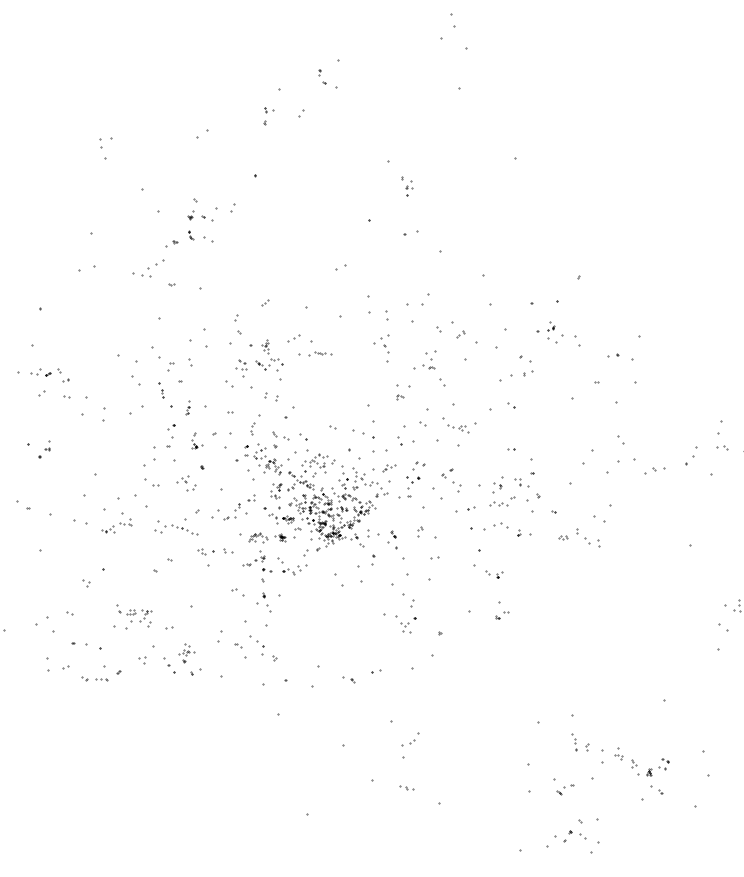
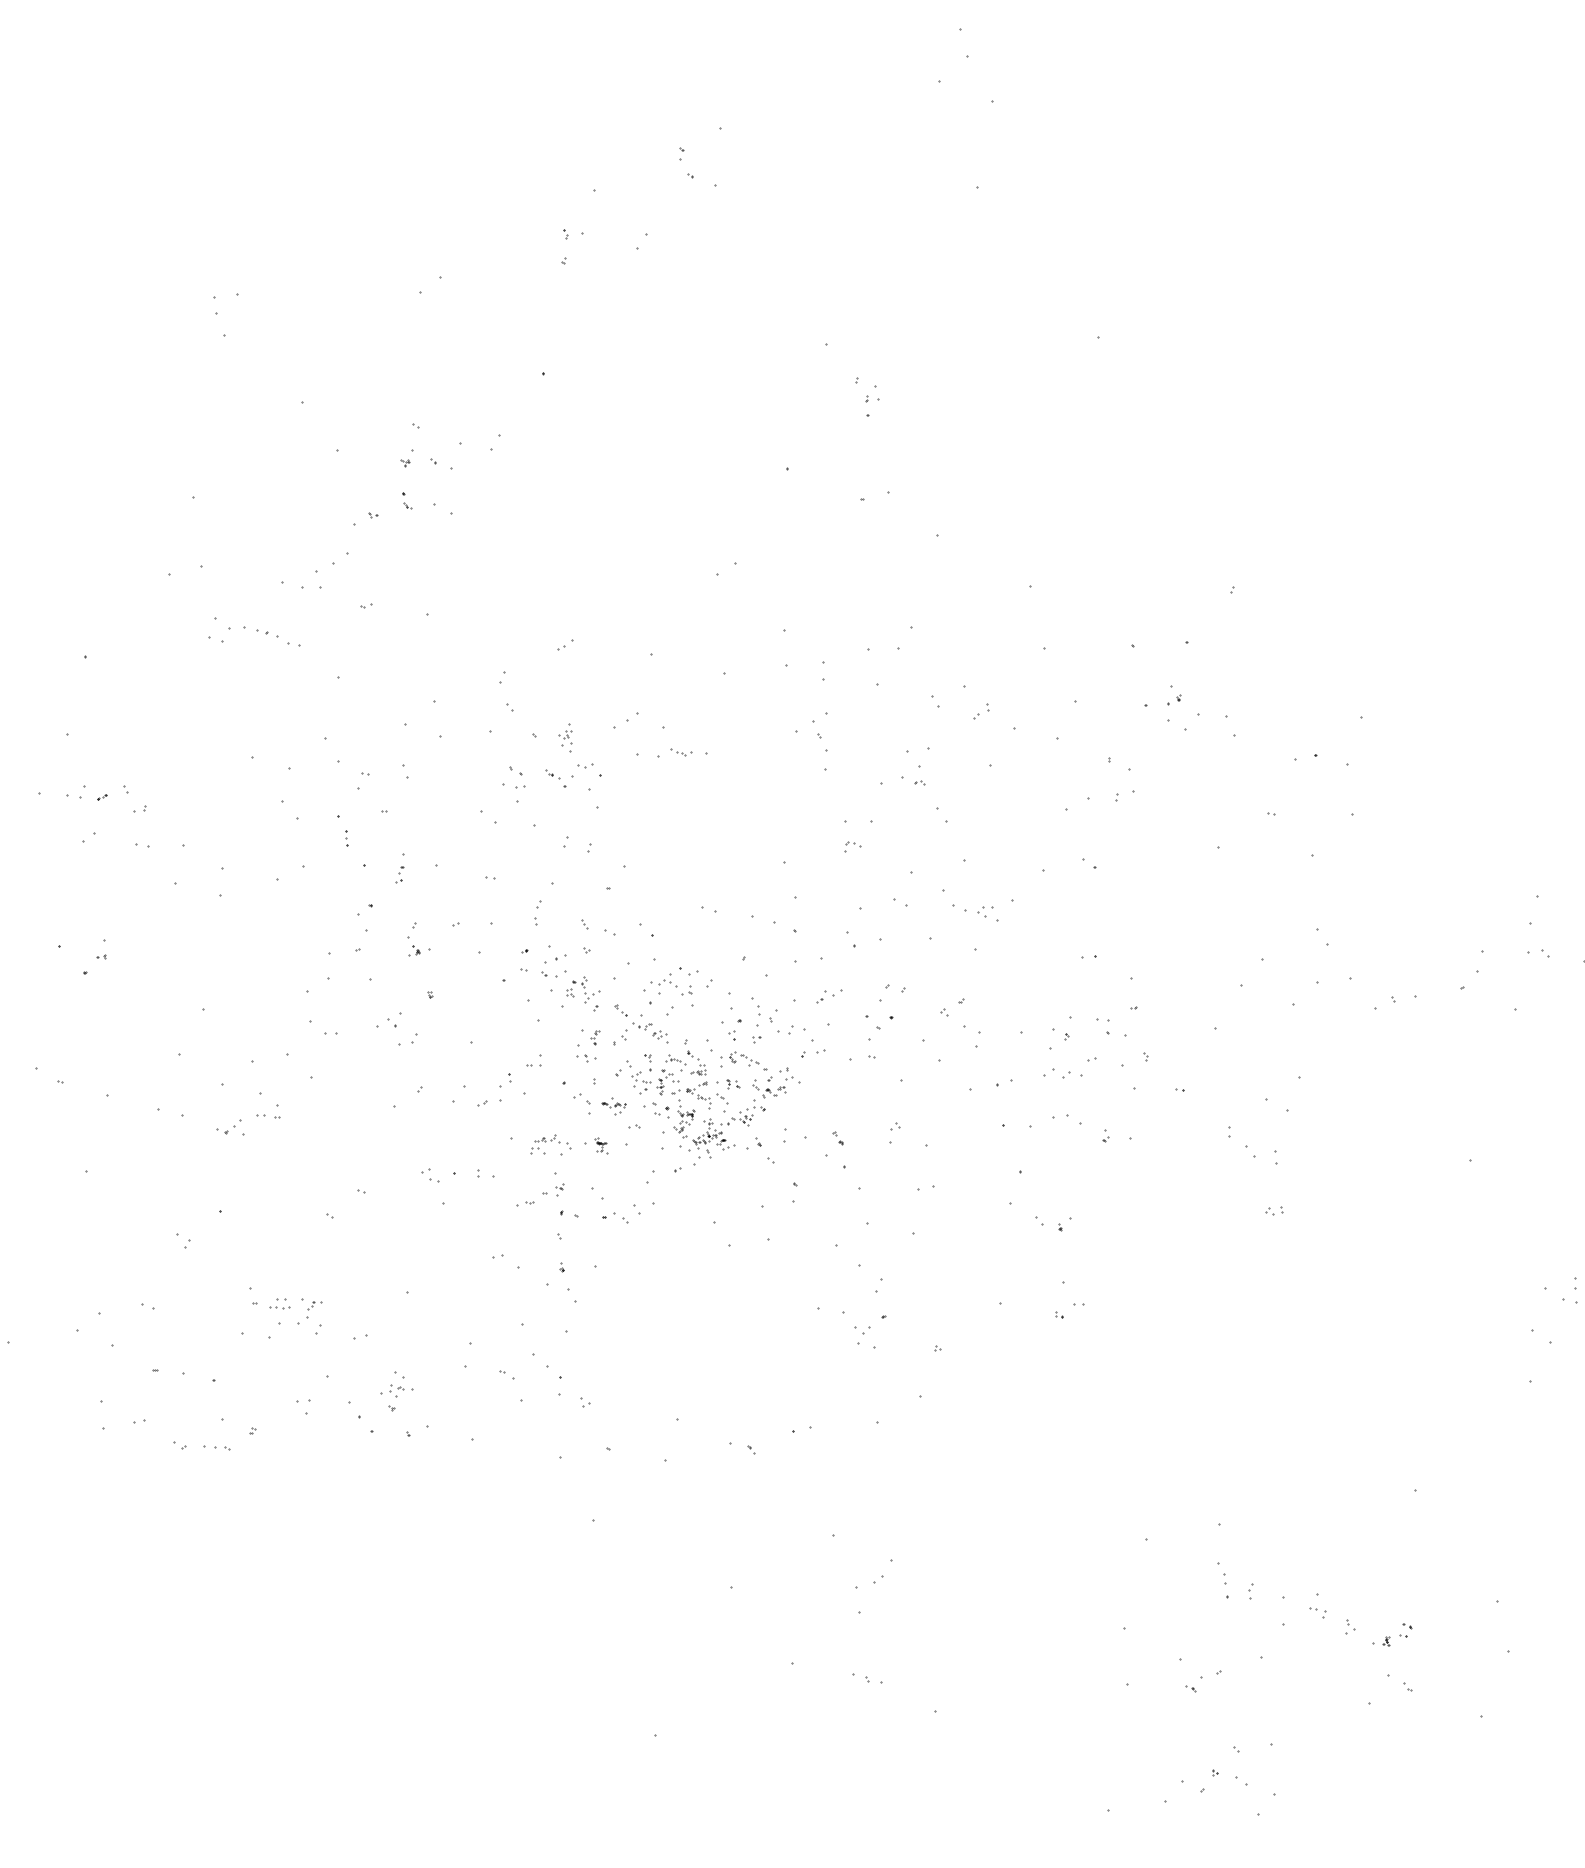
part: (176, 527) -> (254, 631), moved
part: (563, 537) -> (1275, 1210), moved
part: (653, 767) -> (1392, 1634), size x0.6

